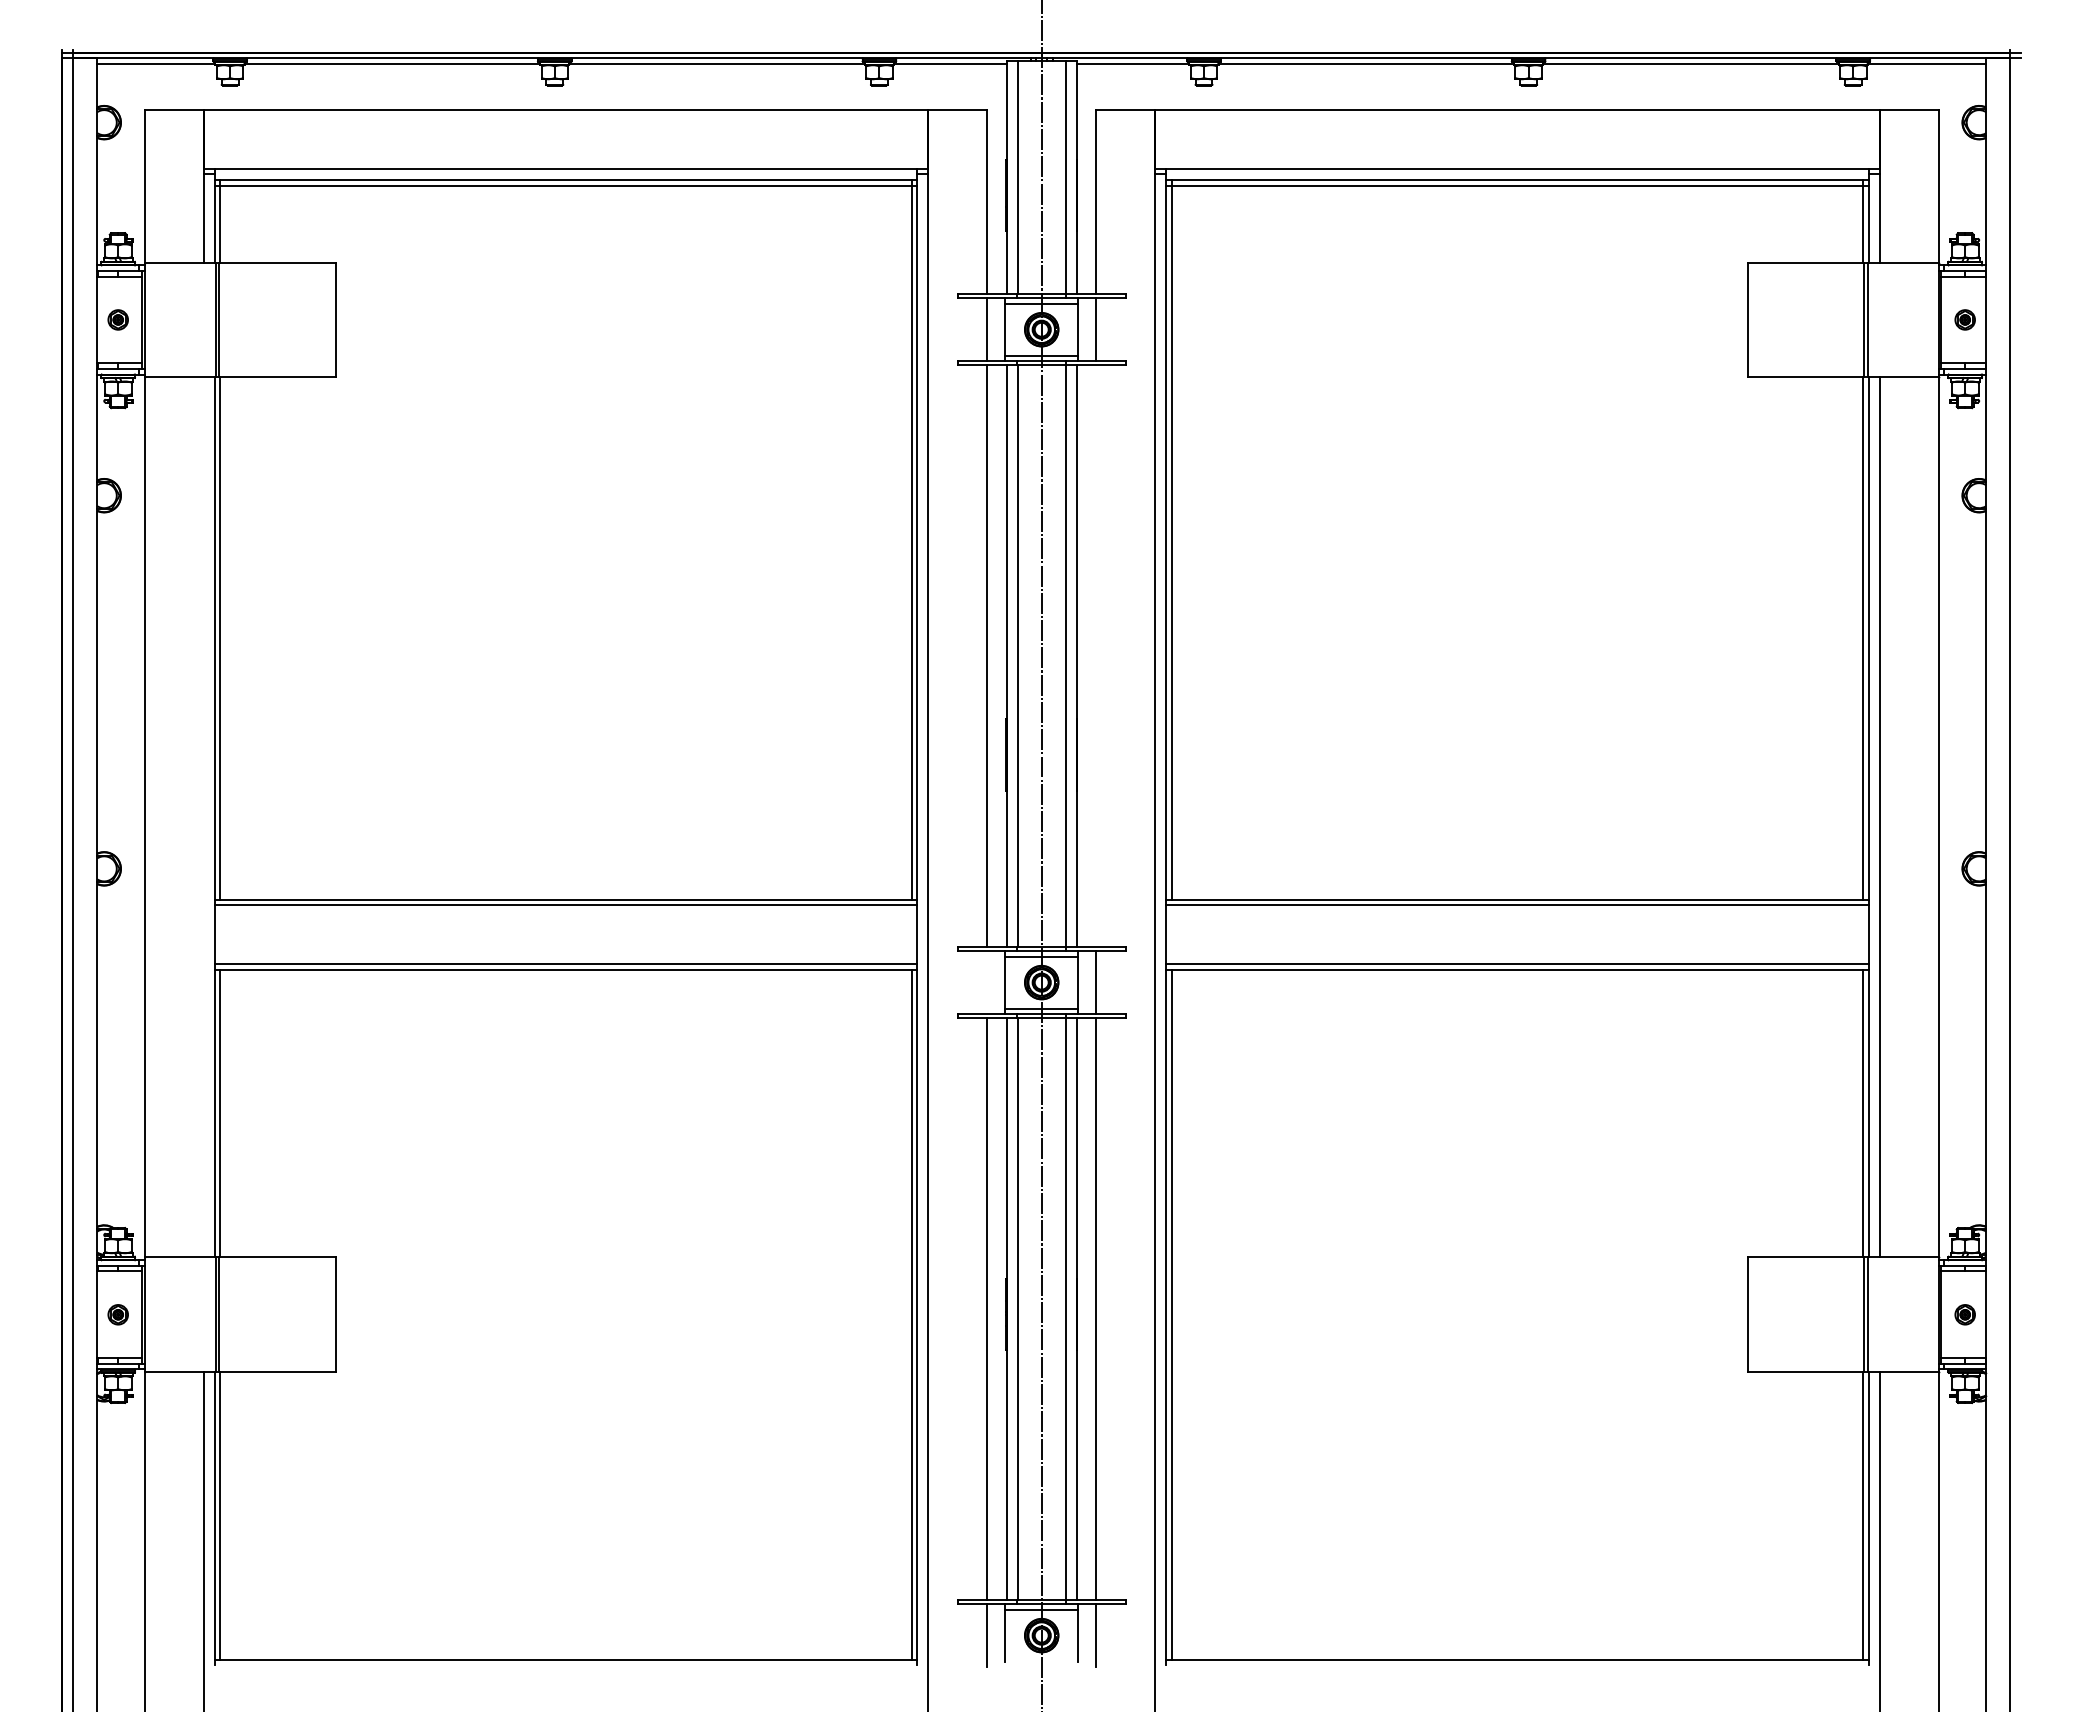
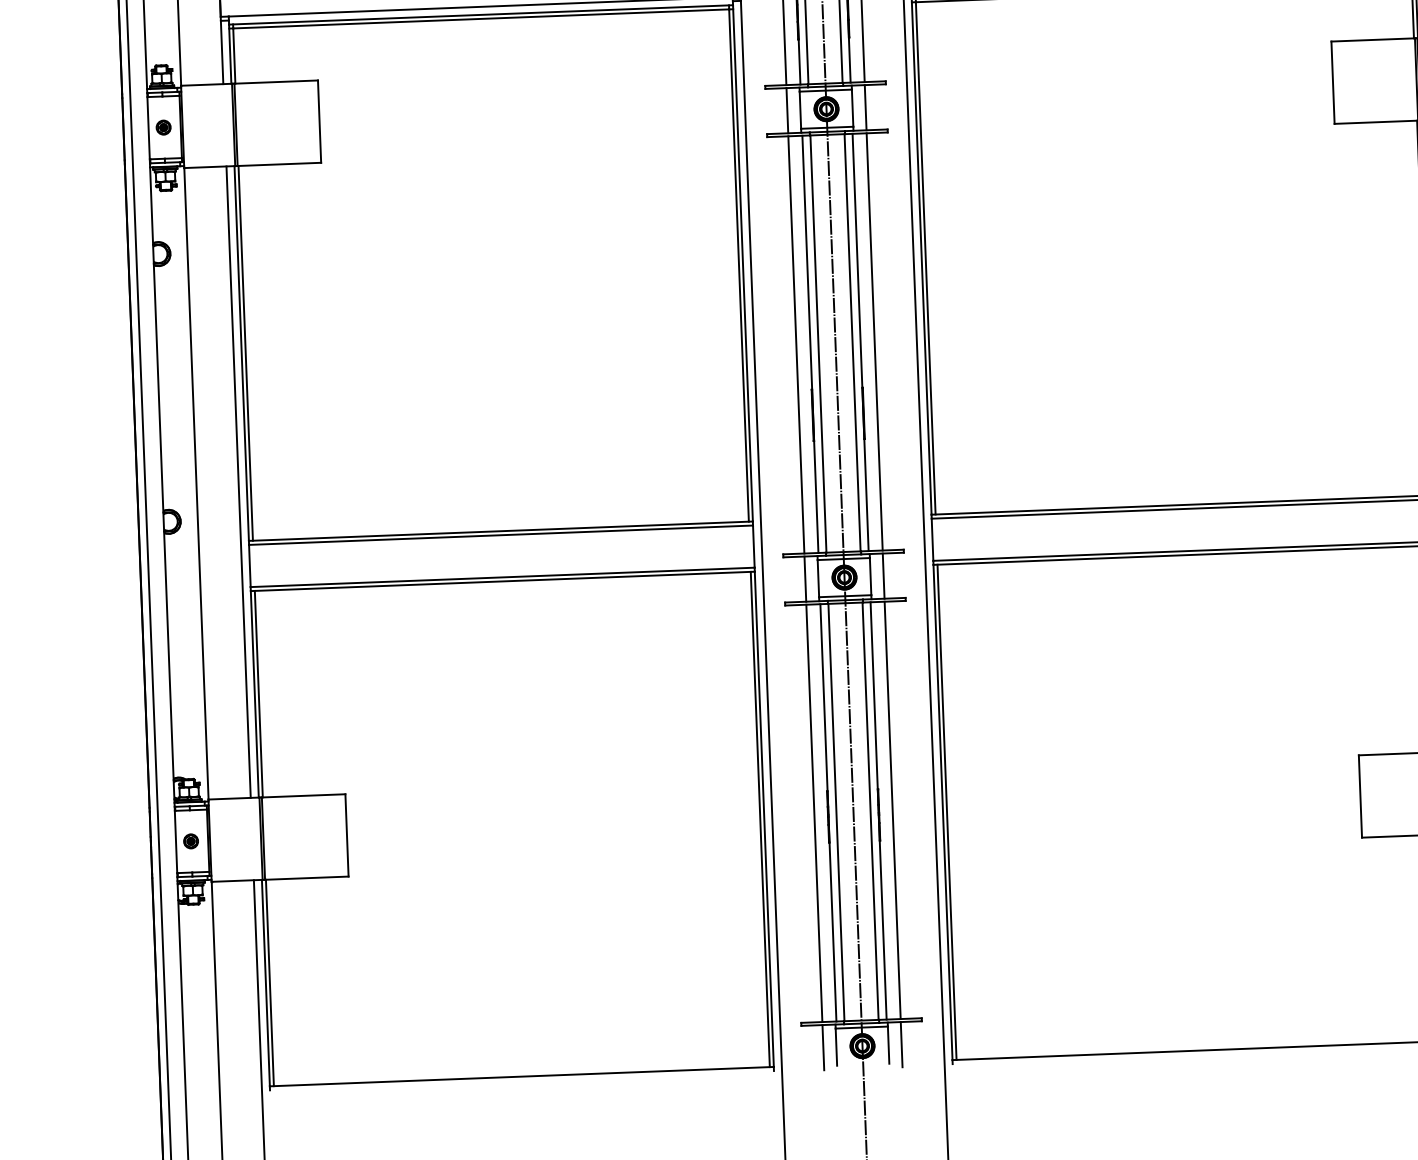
line: (1096, 655) -> (874, 341), added
line: (203, 817) -> (238, 482), added
line: (987, 982) -> (805, 579), added

